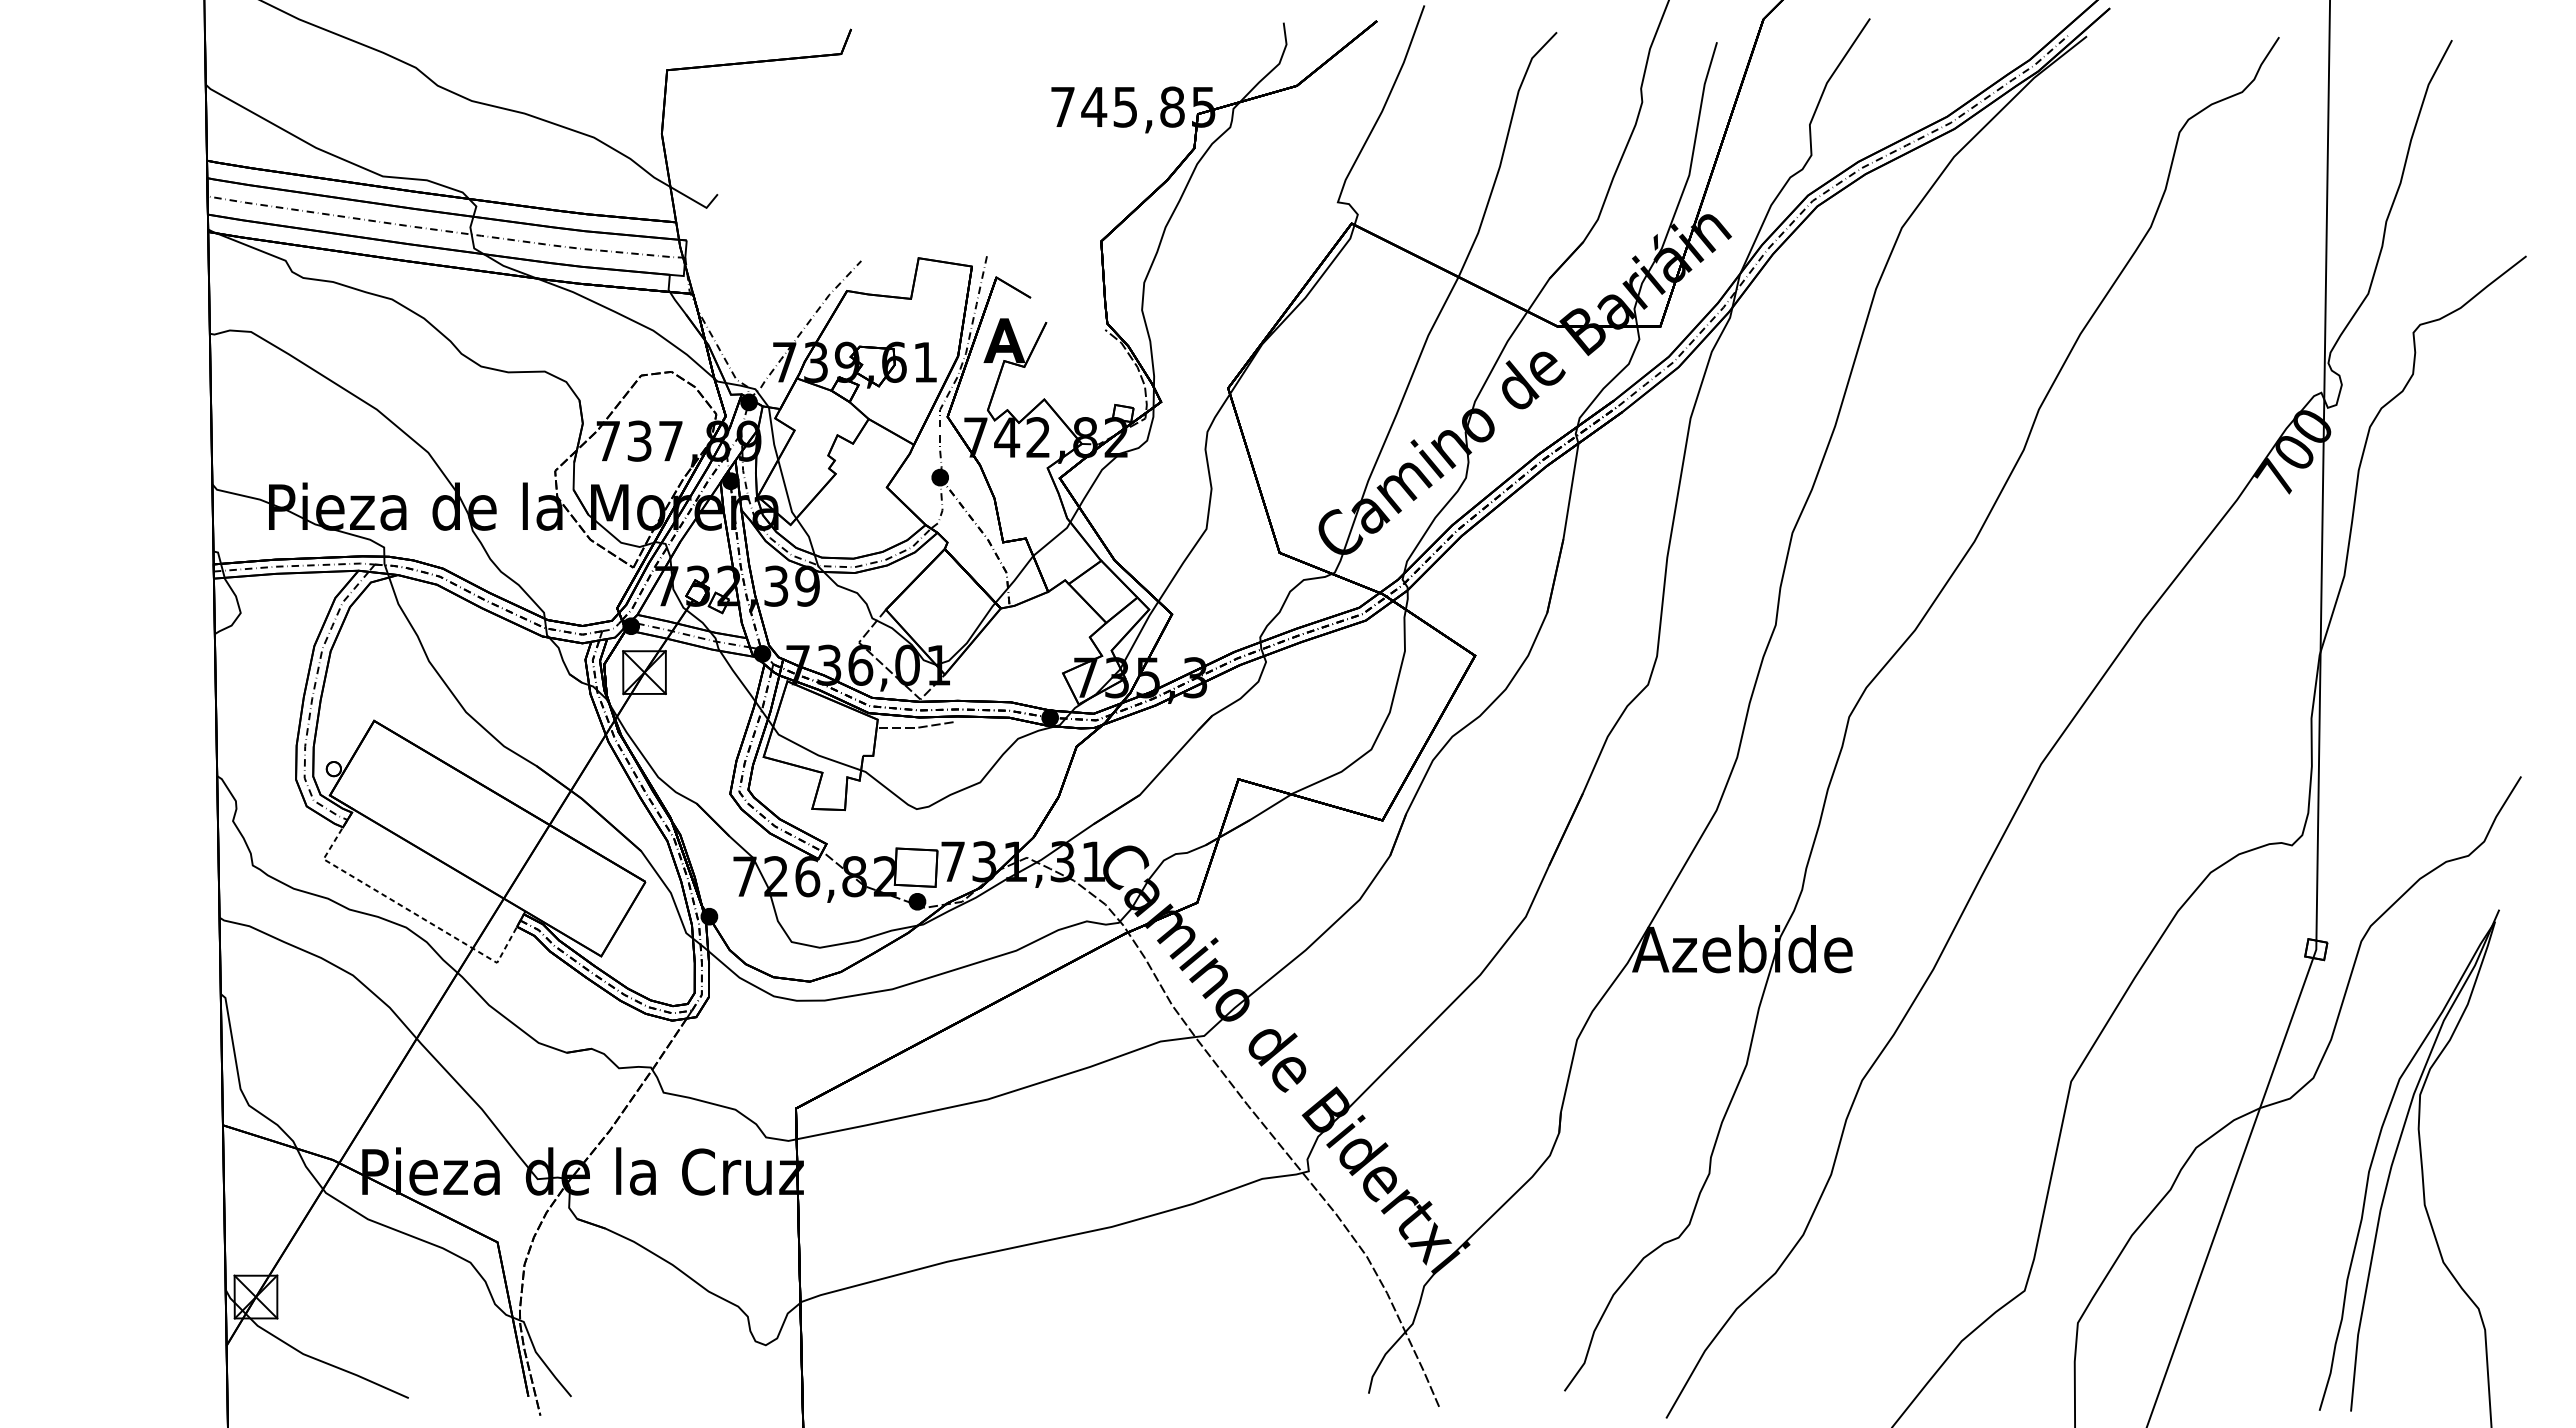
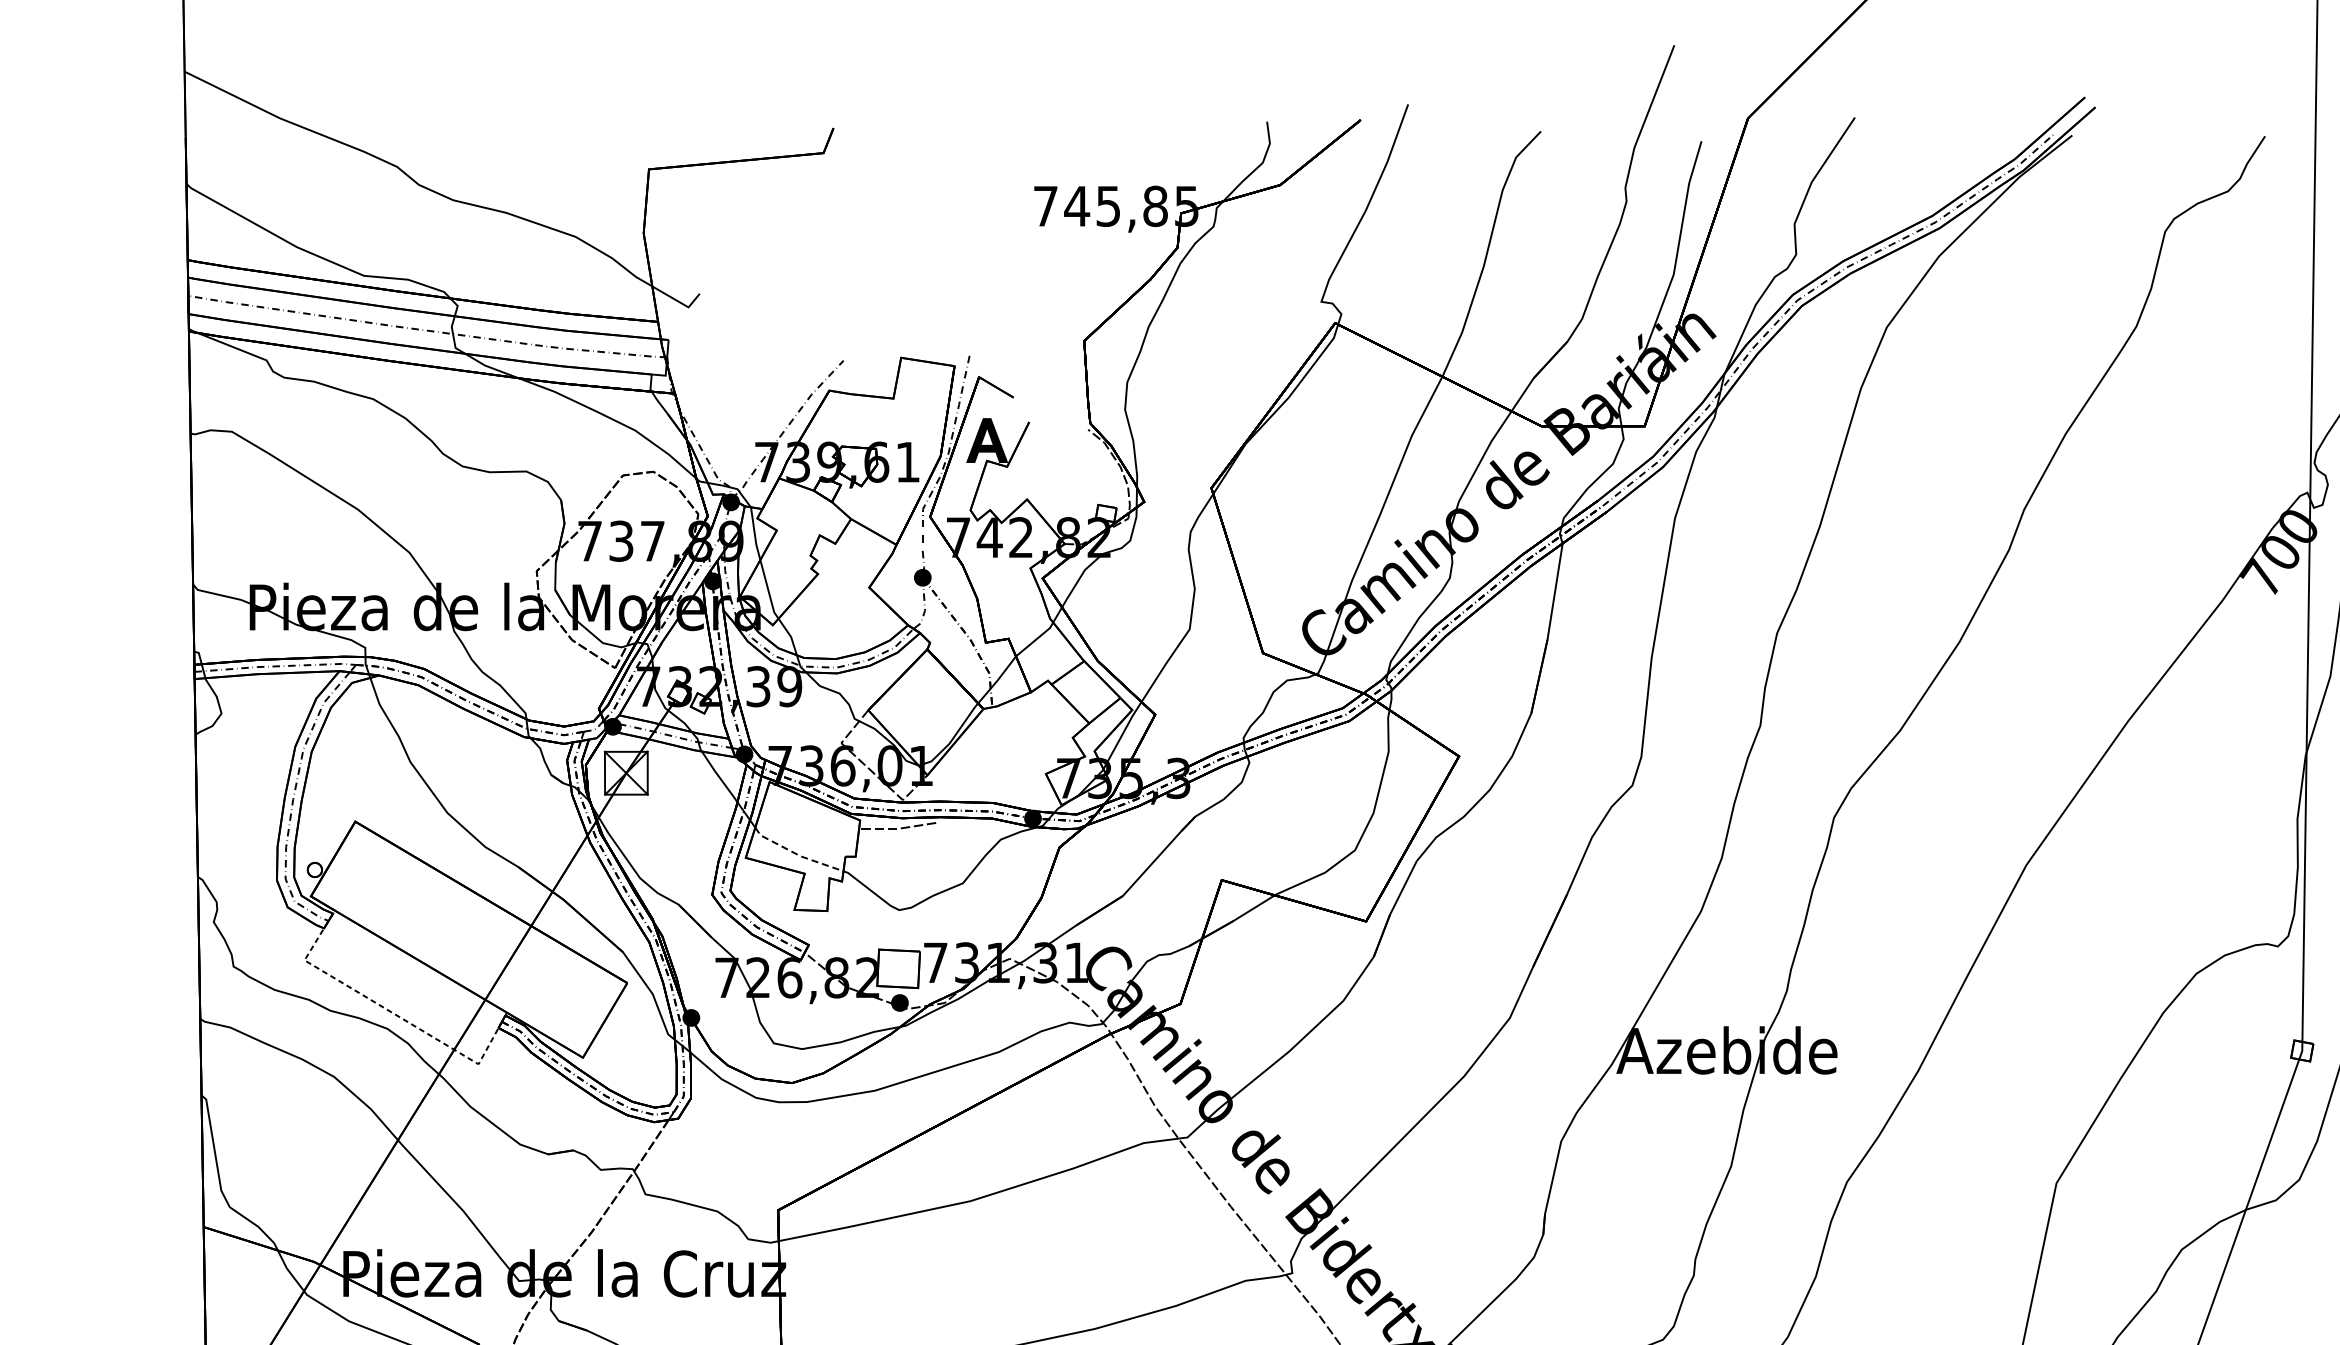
line: (814, 753) -> (796, 854), solid -> dashed

